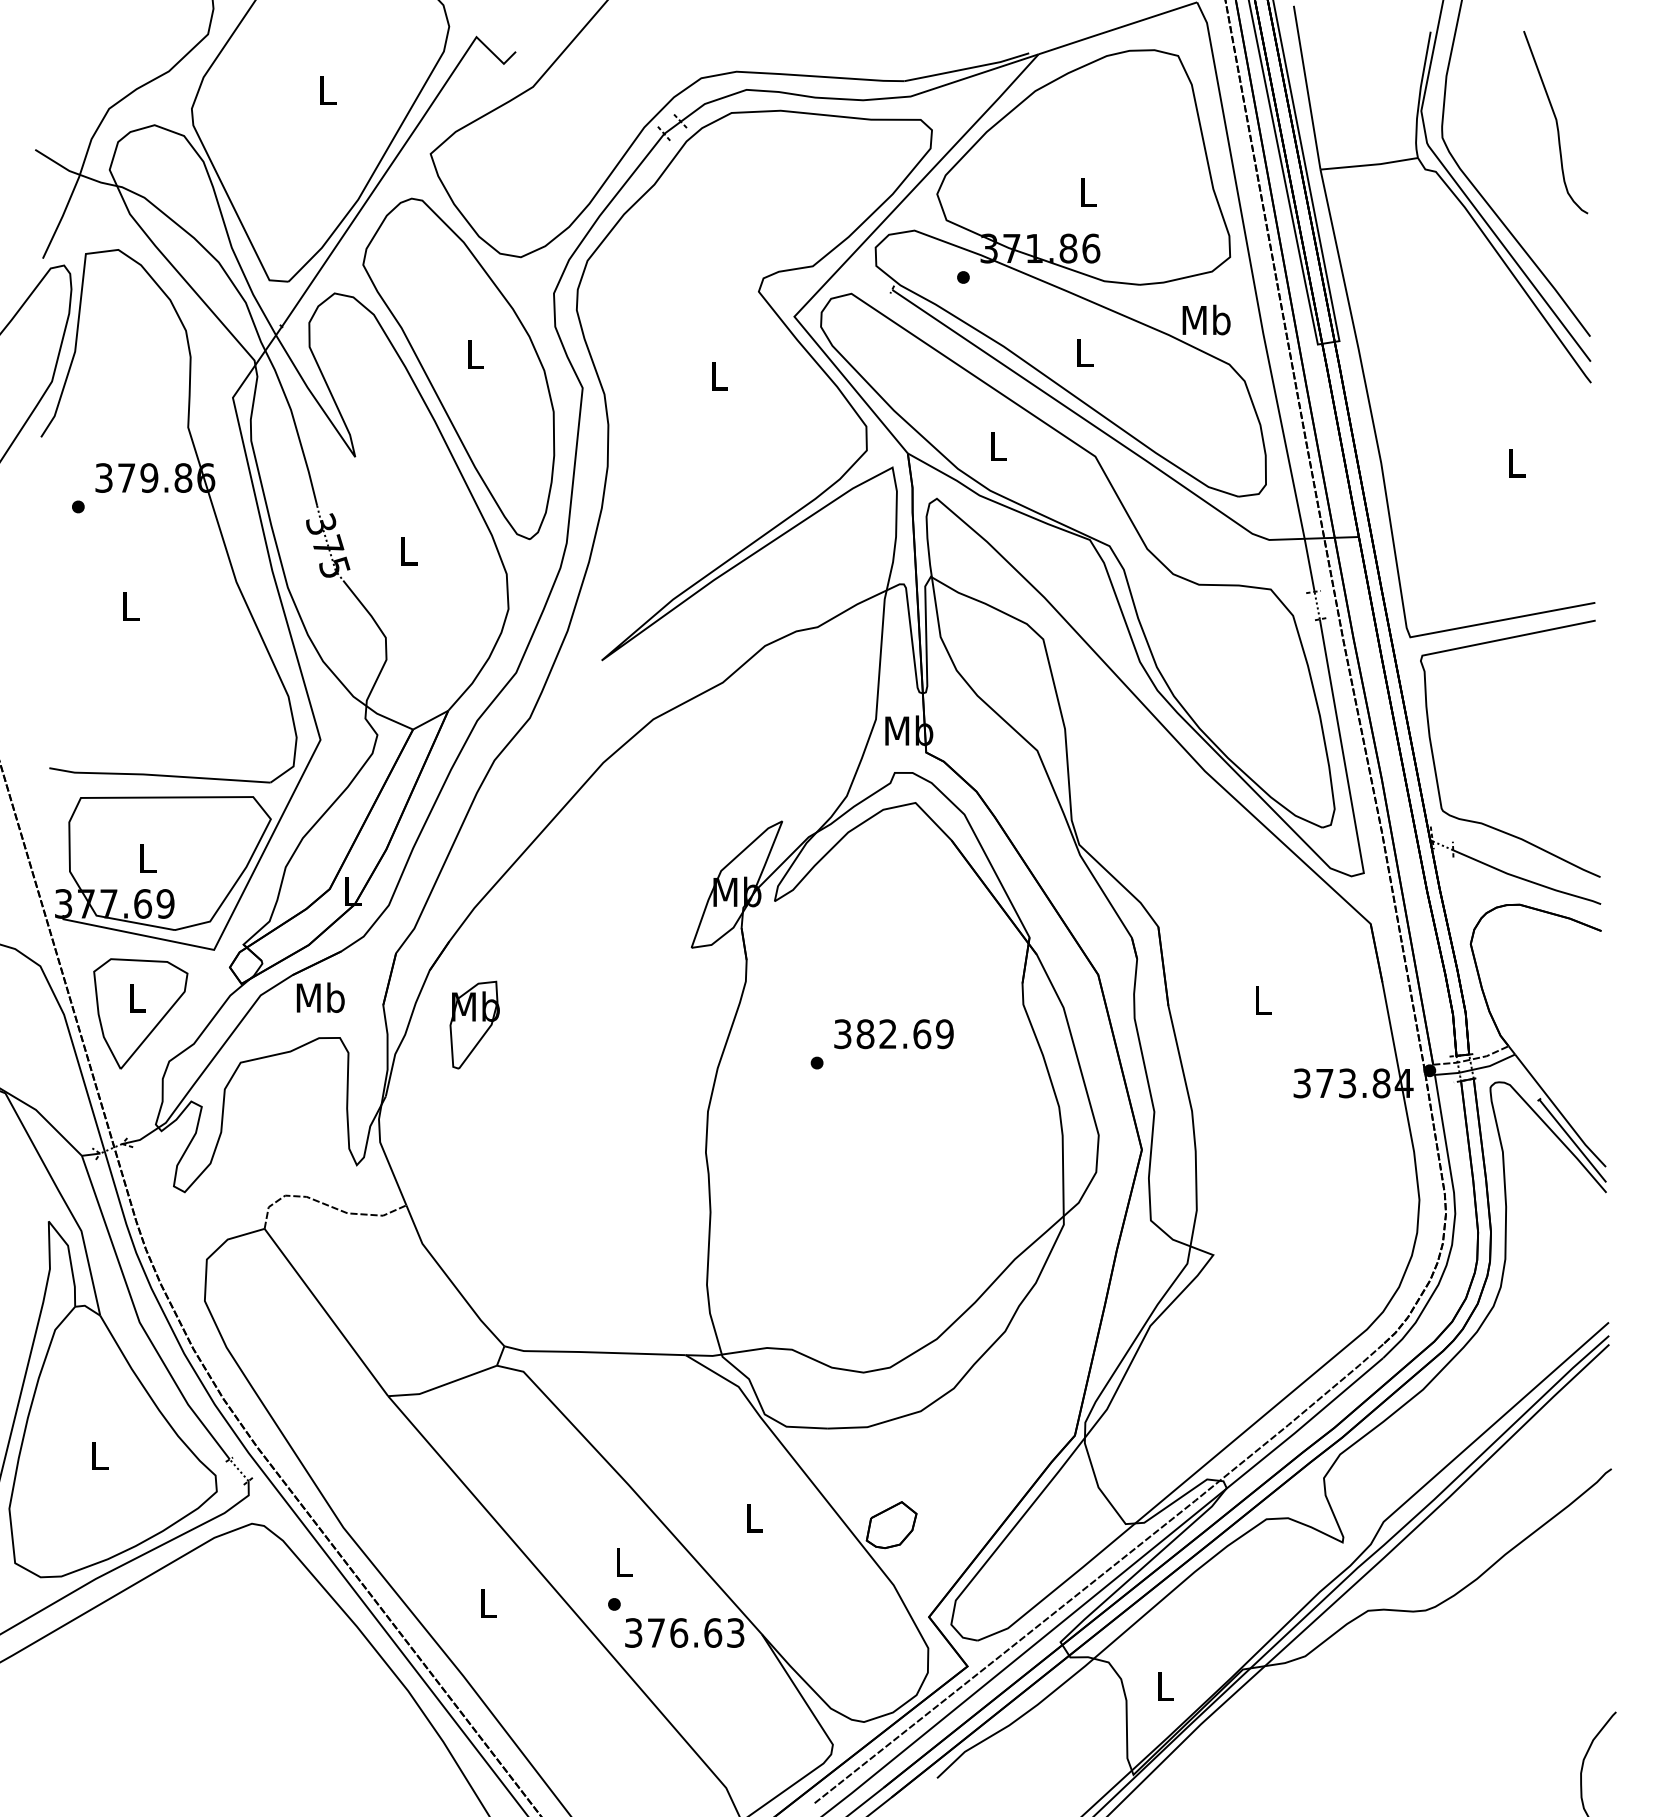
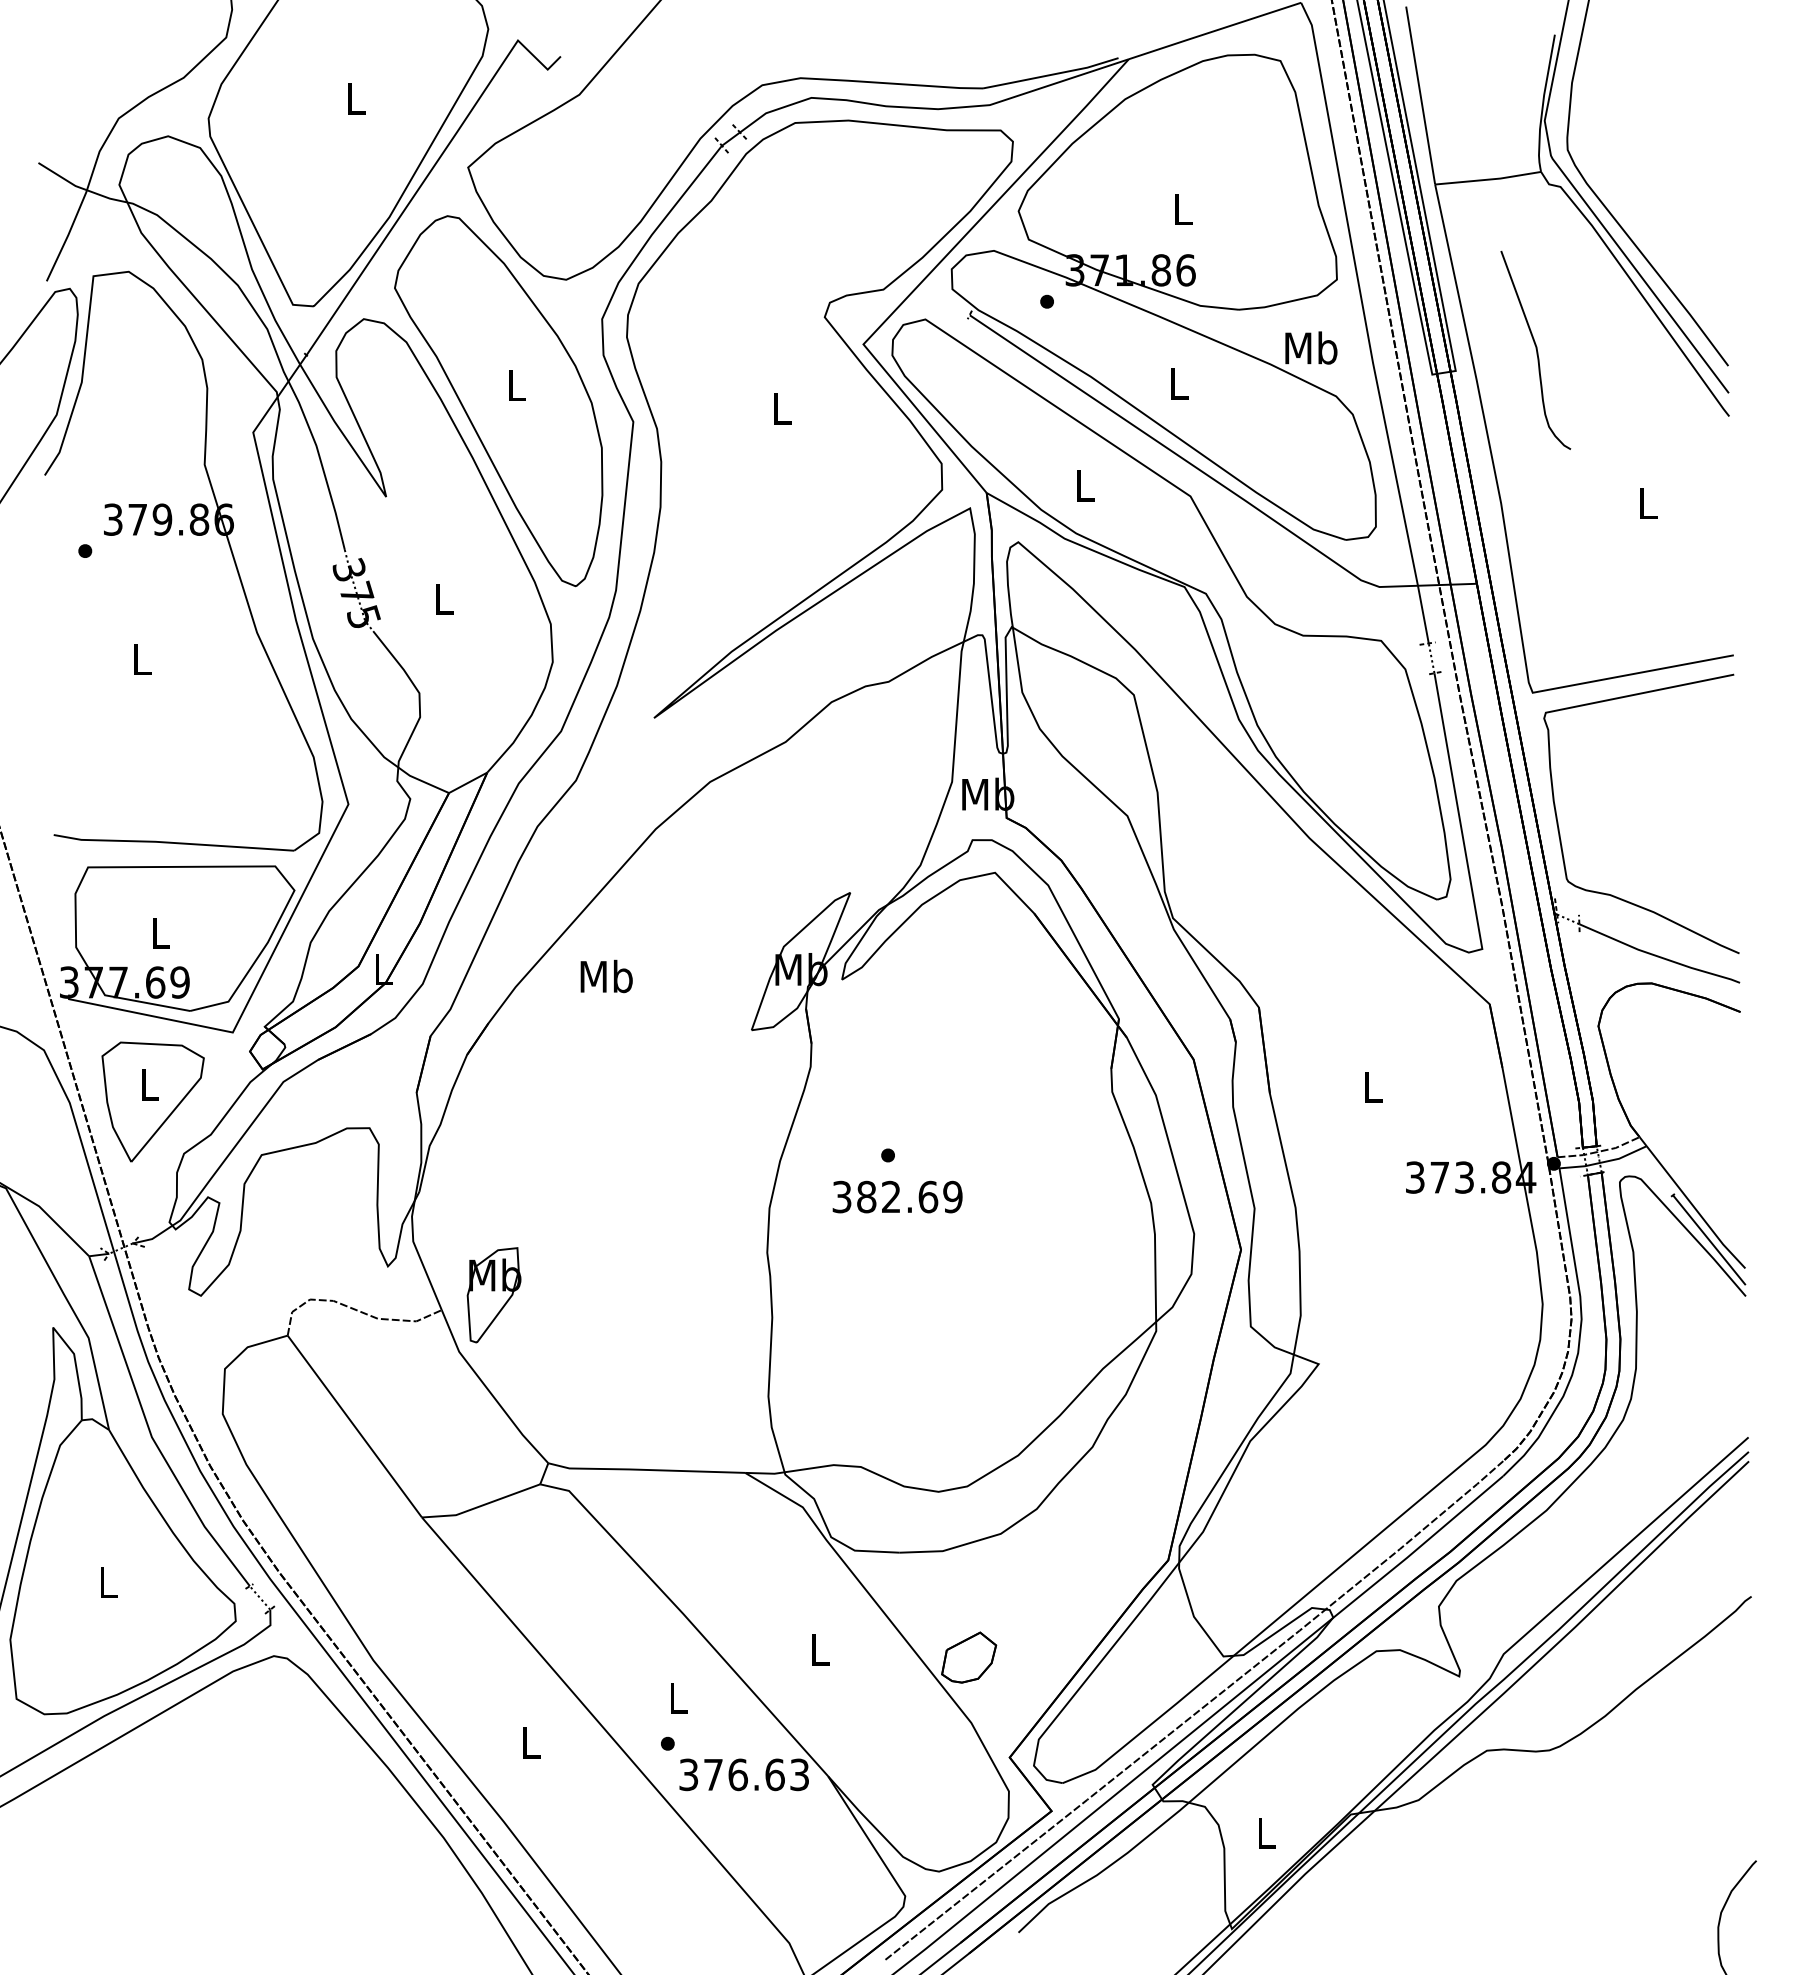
curve: (1555, 121) -> (1535, 349), moved
text: (320, 997) -> (606, 976), moved
part: (474, 1025) -> (493, 1295), moved
text: (893, 1033) -> (897, 1196), moved

